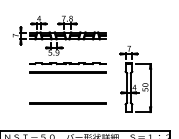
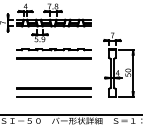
line: (67, 112) -> (53, 96), added

